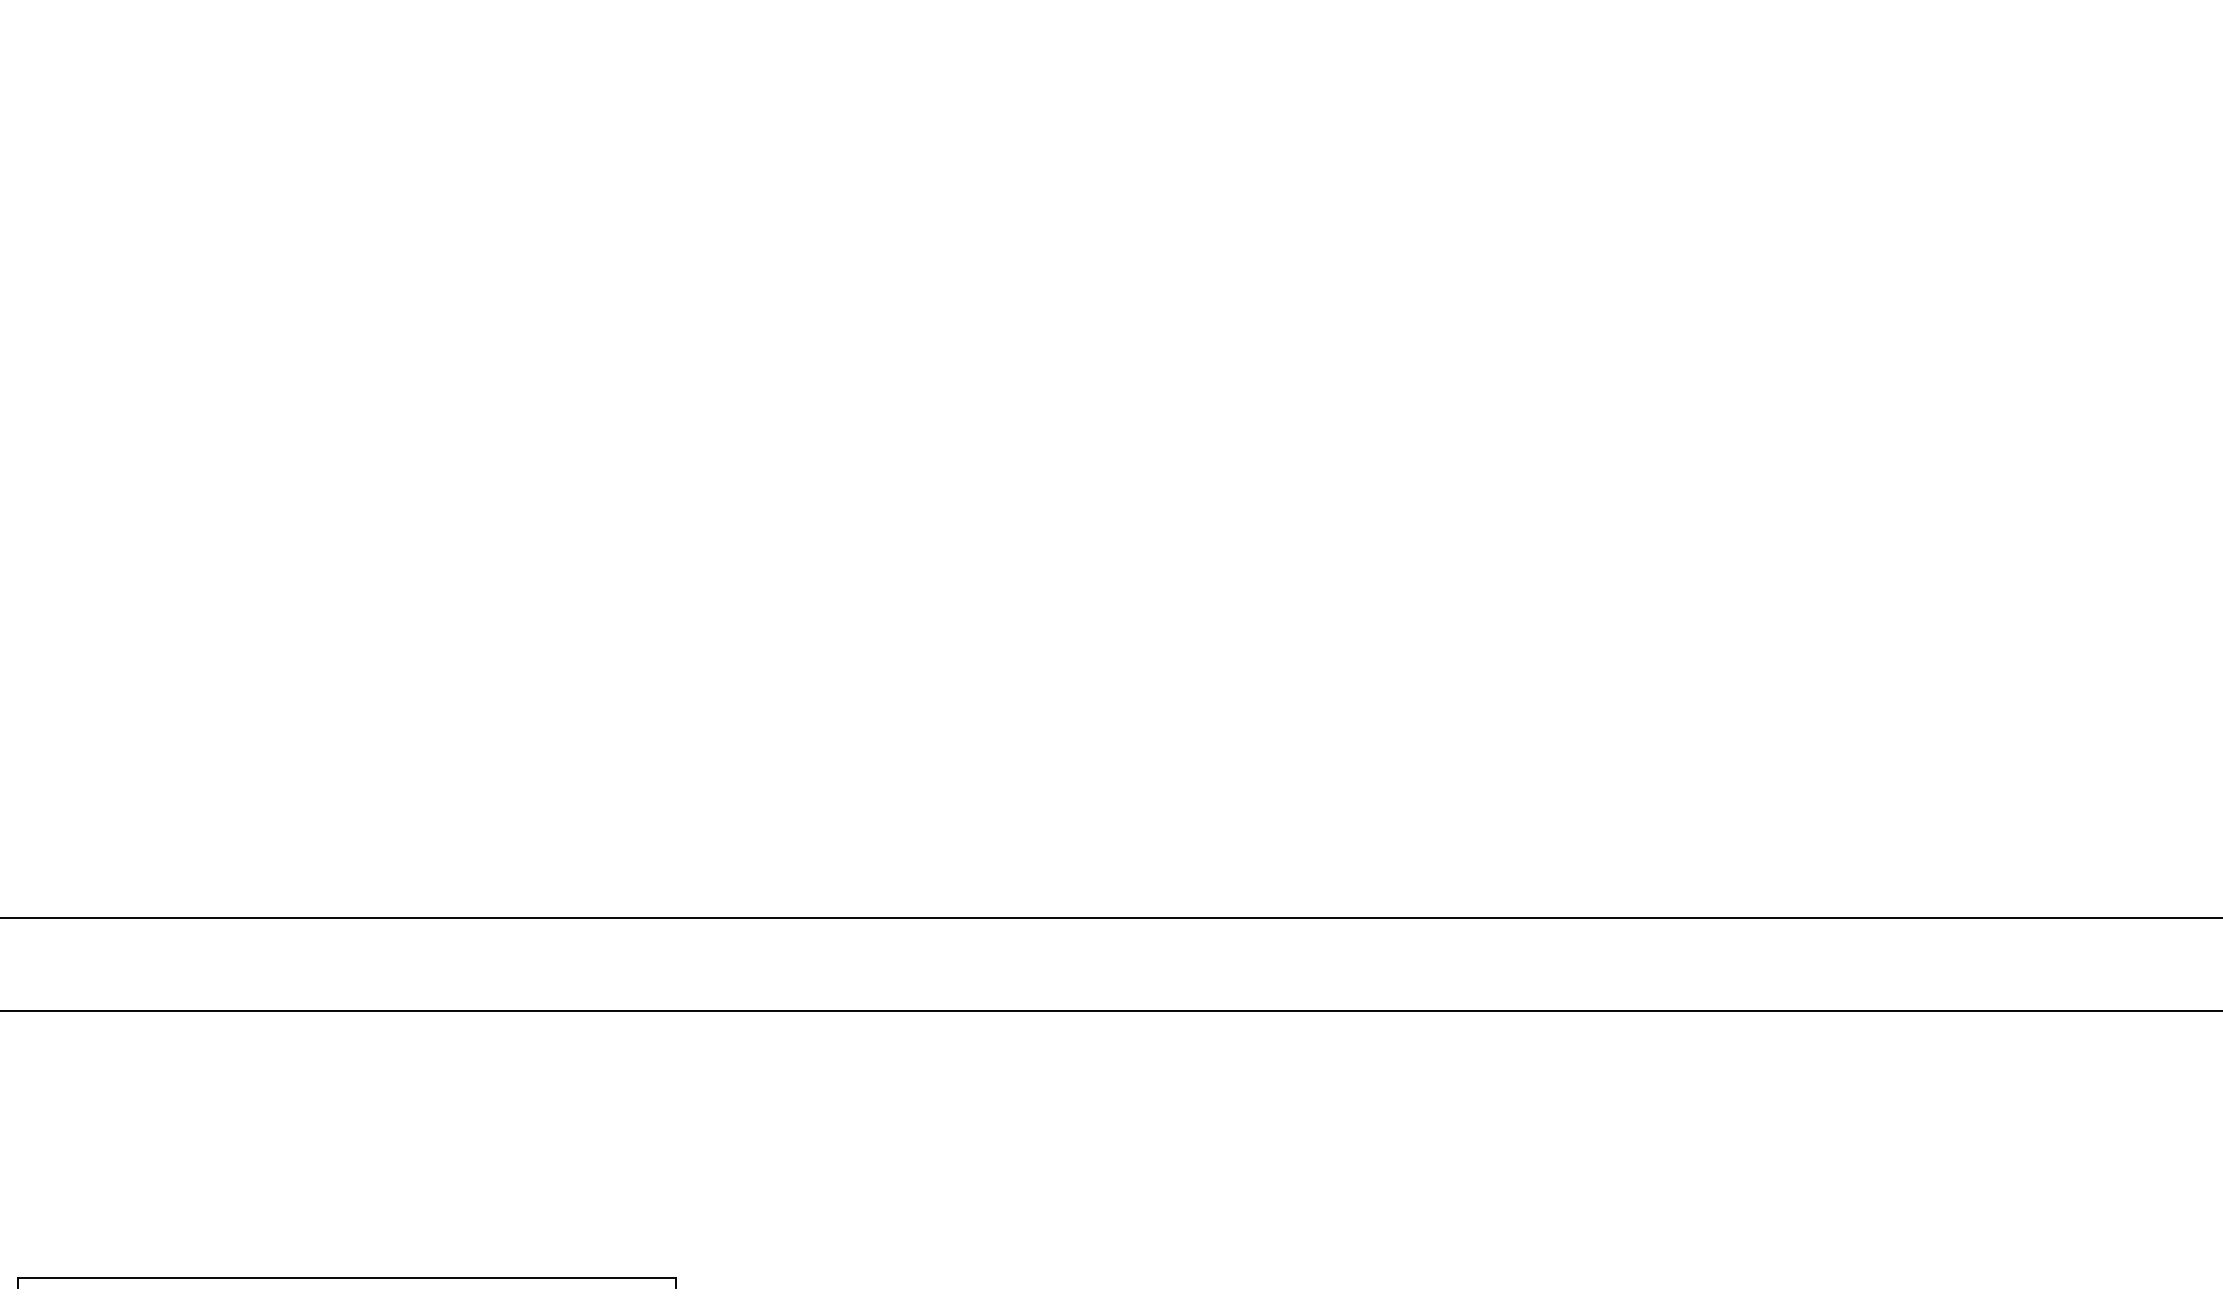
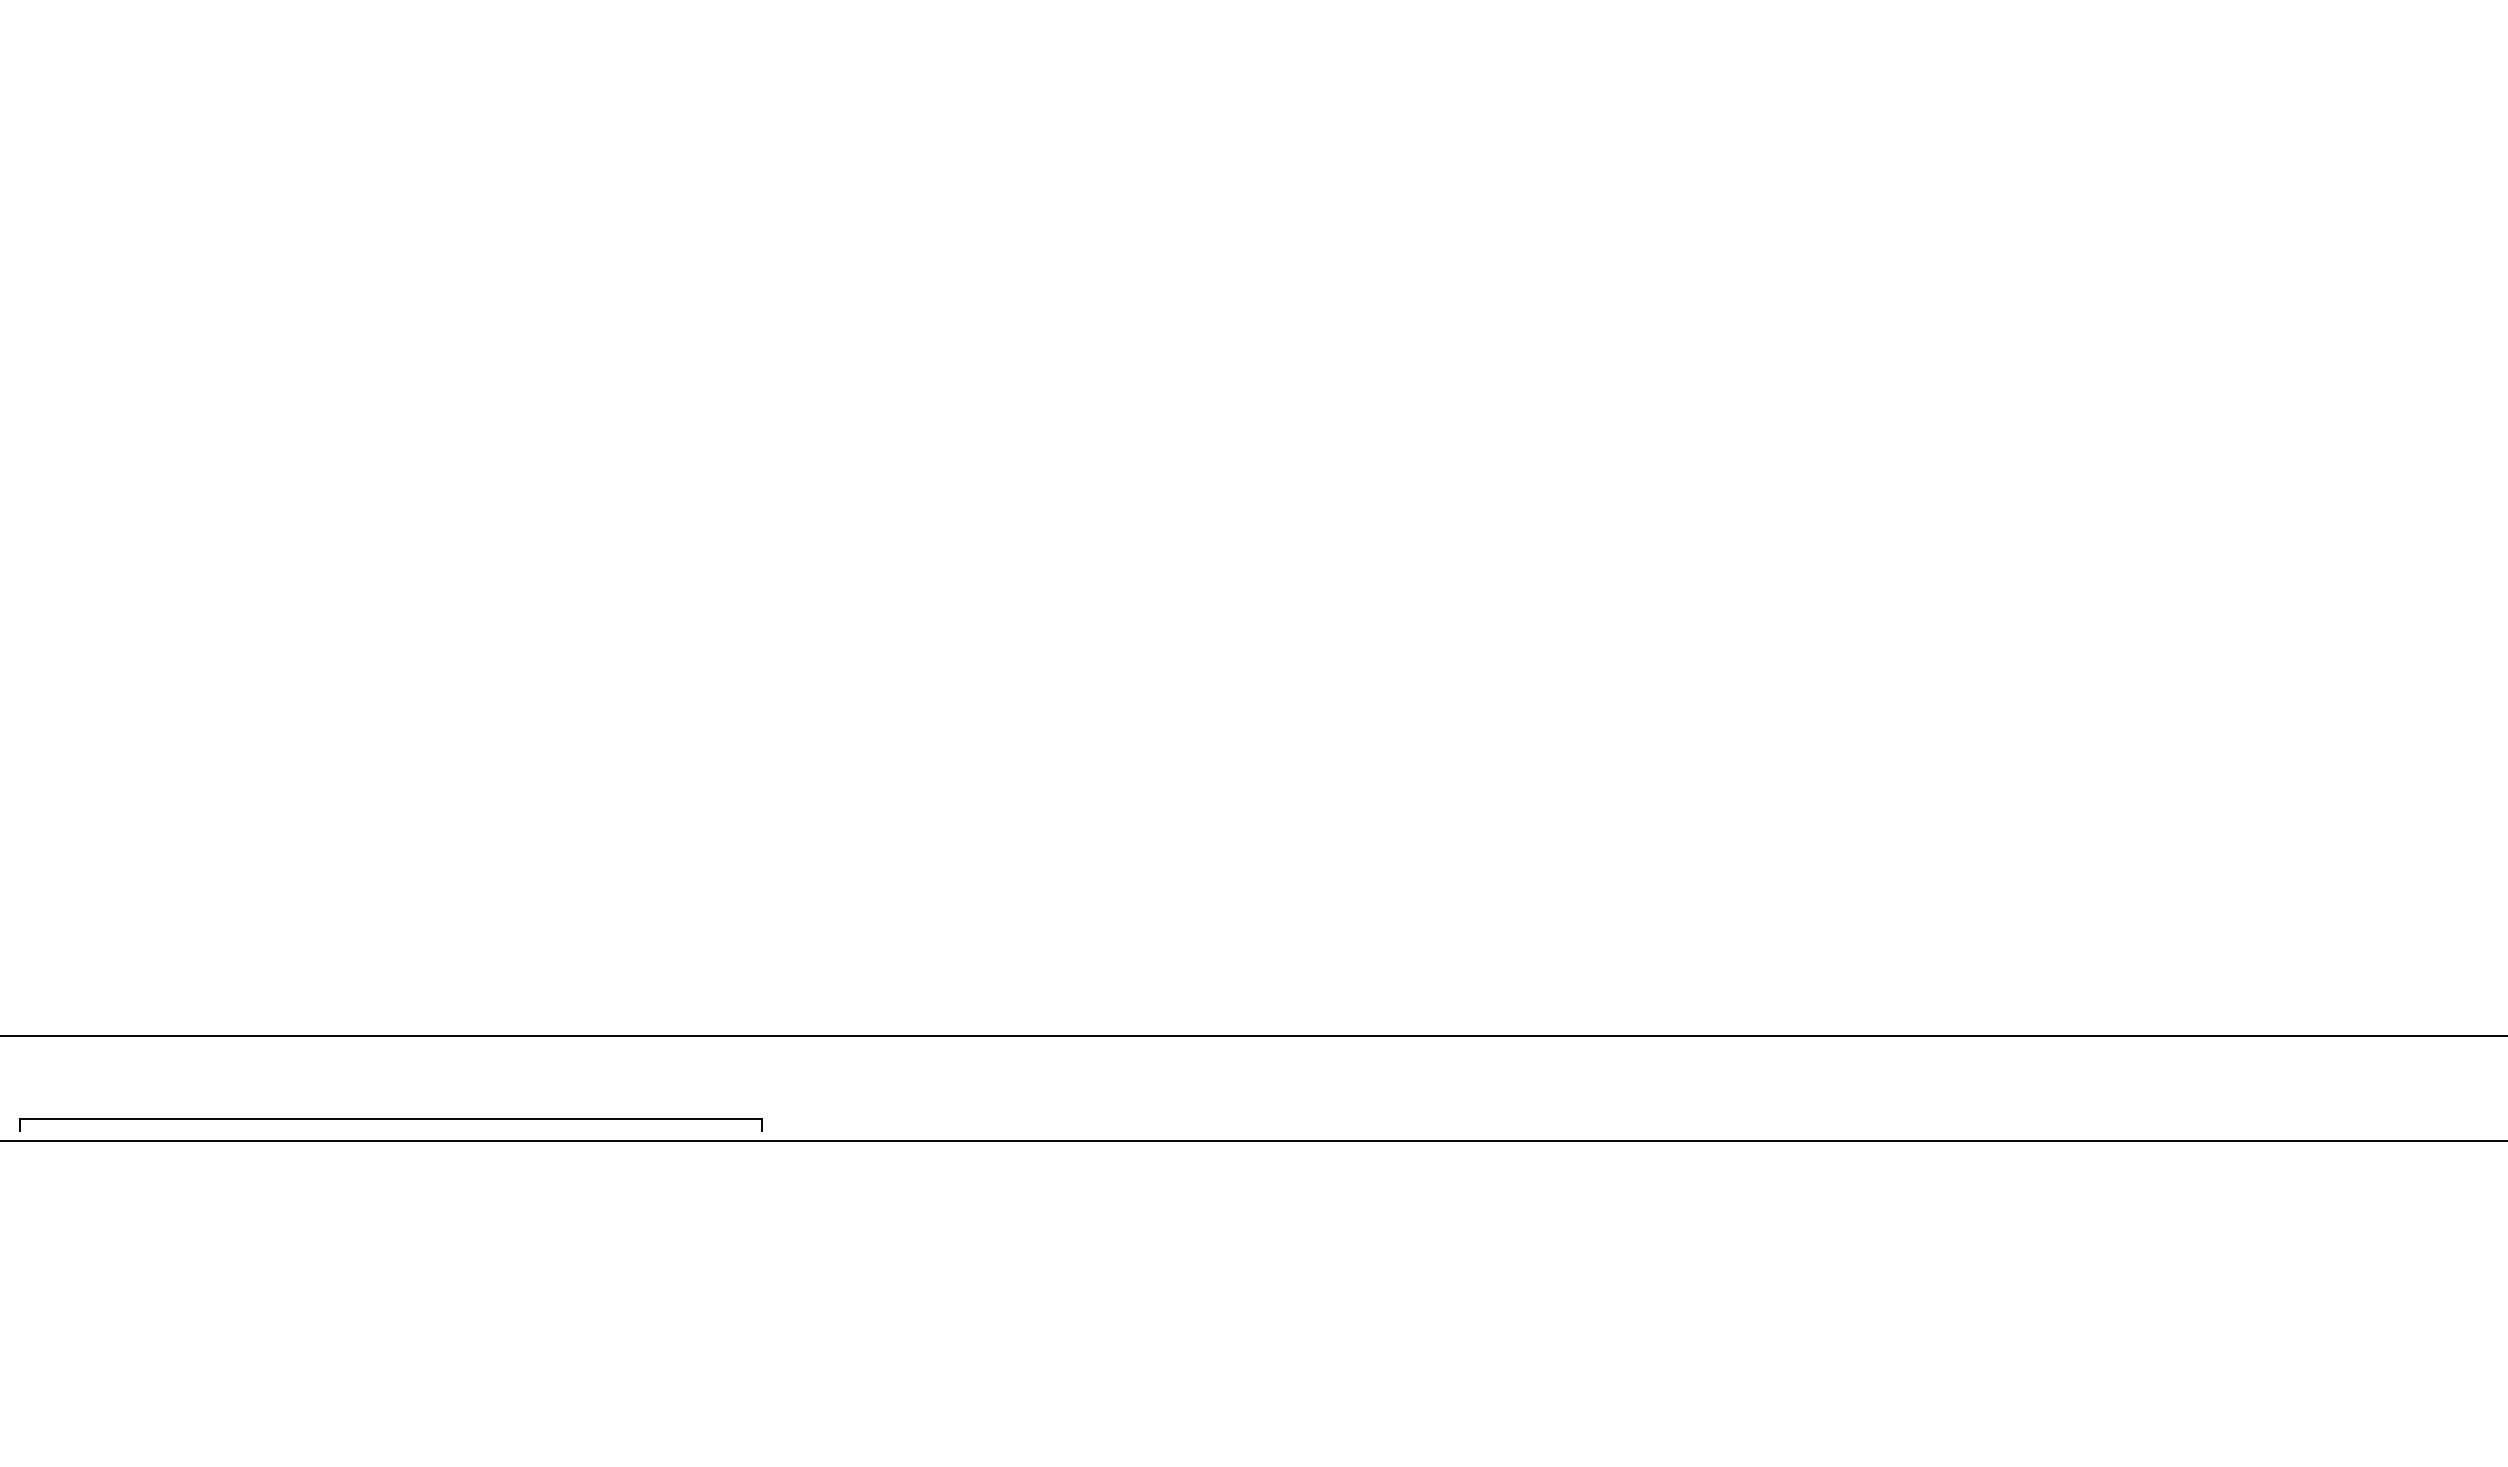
part: (346, 1282) -> (390, 1124), moved

